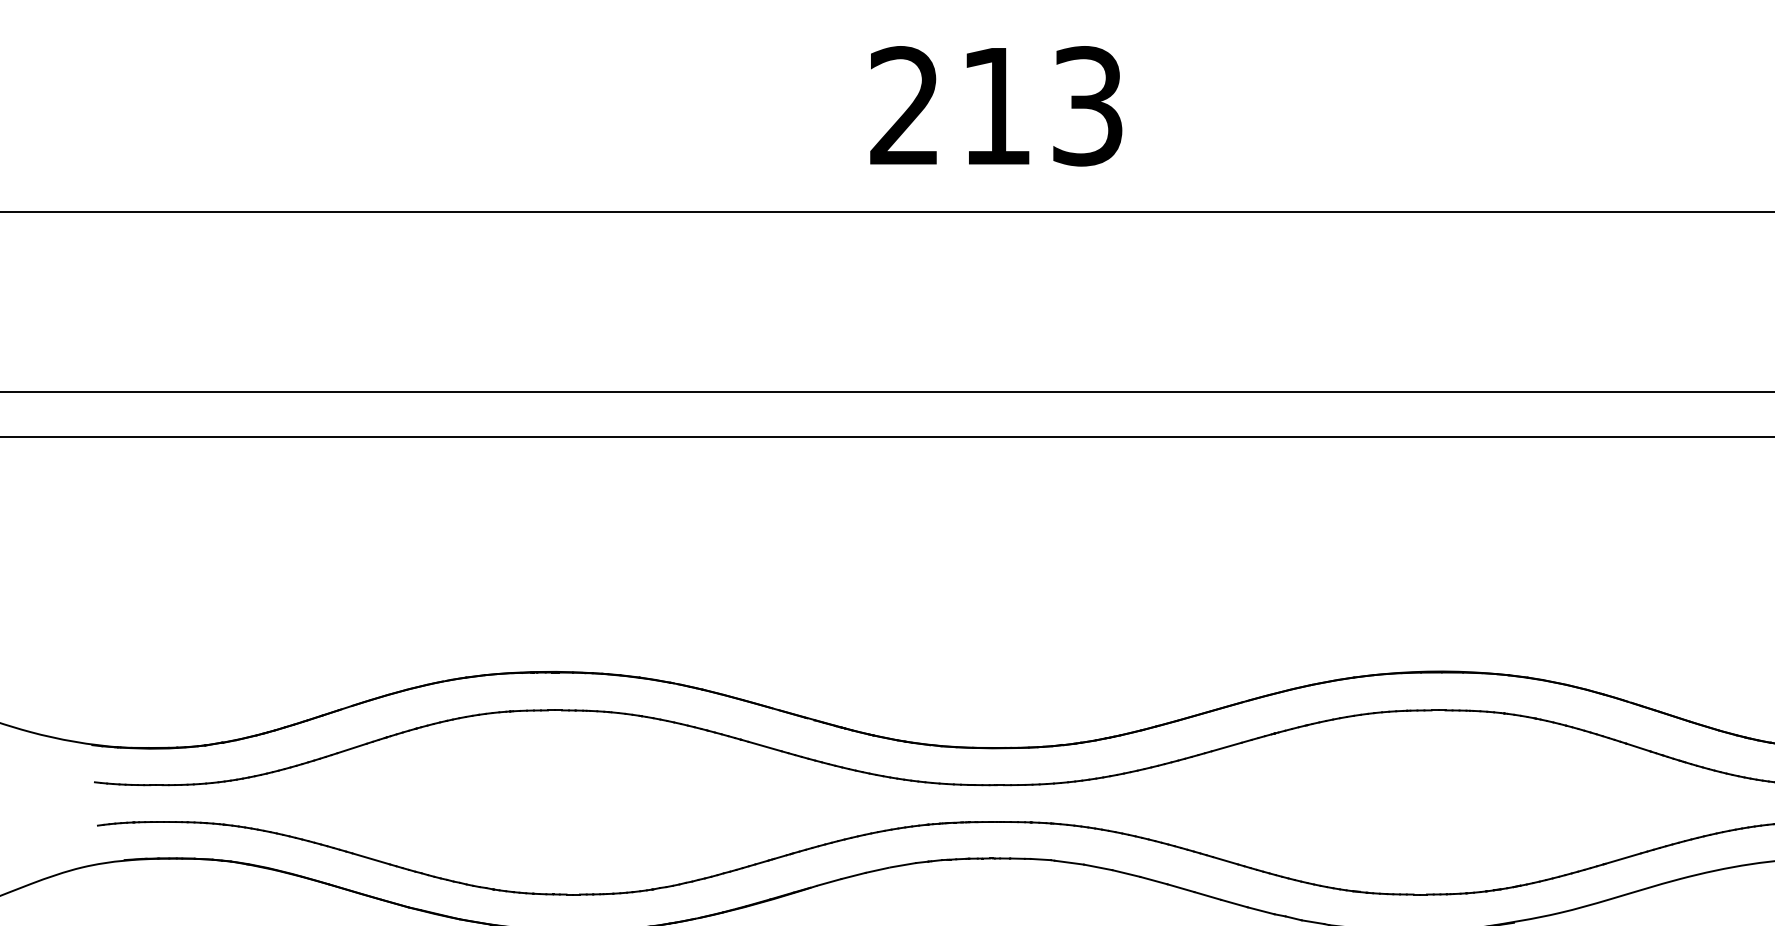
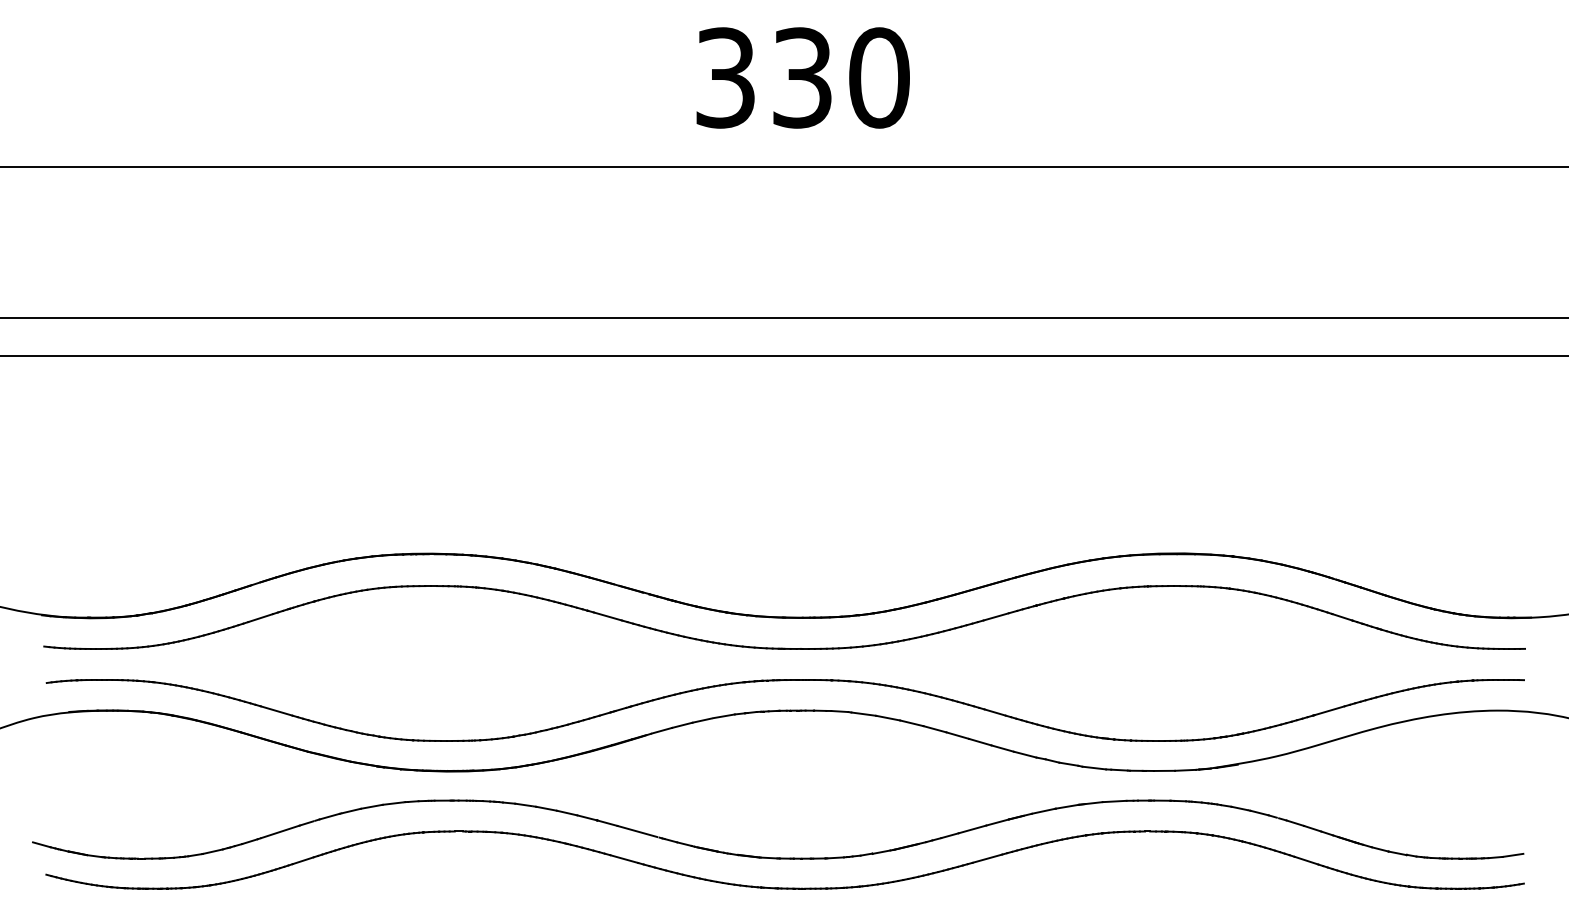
text: (996, 105) -> (802, 77), 213 -> 330

